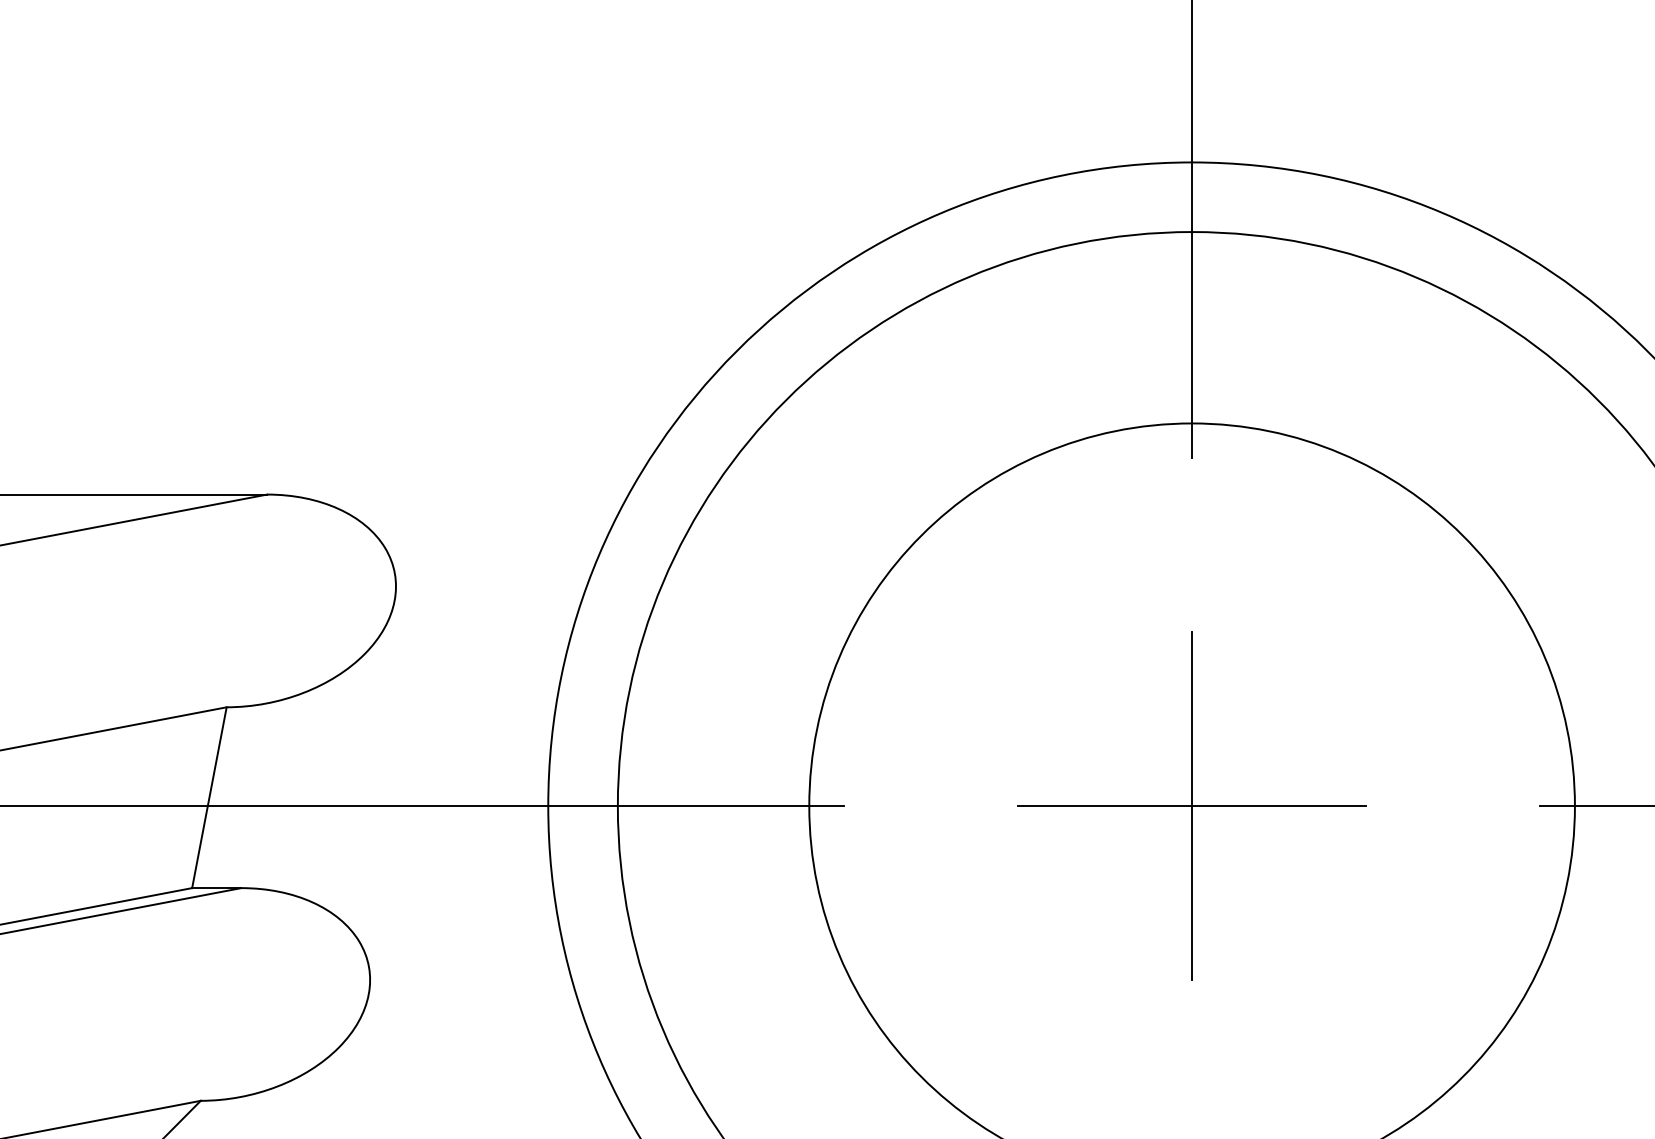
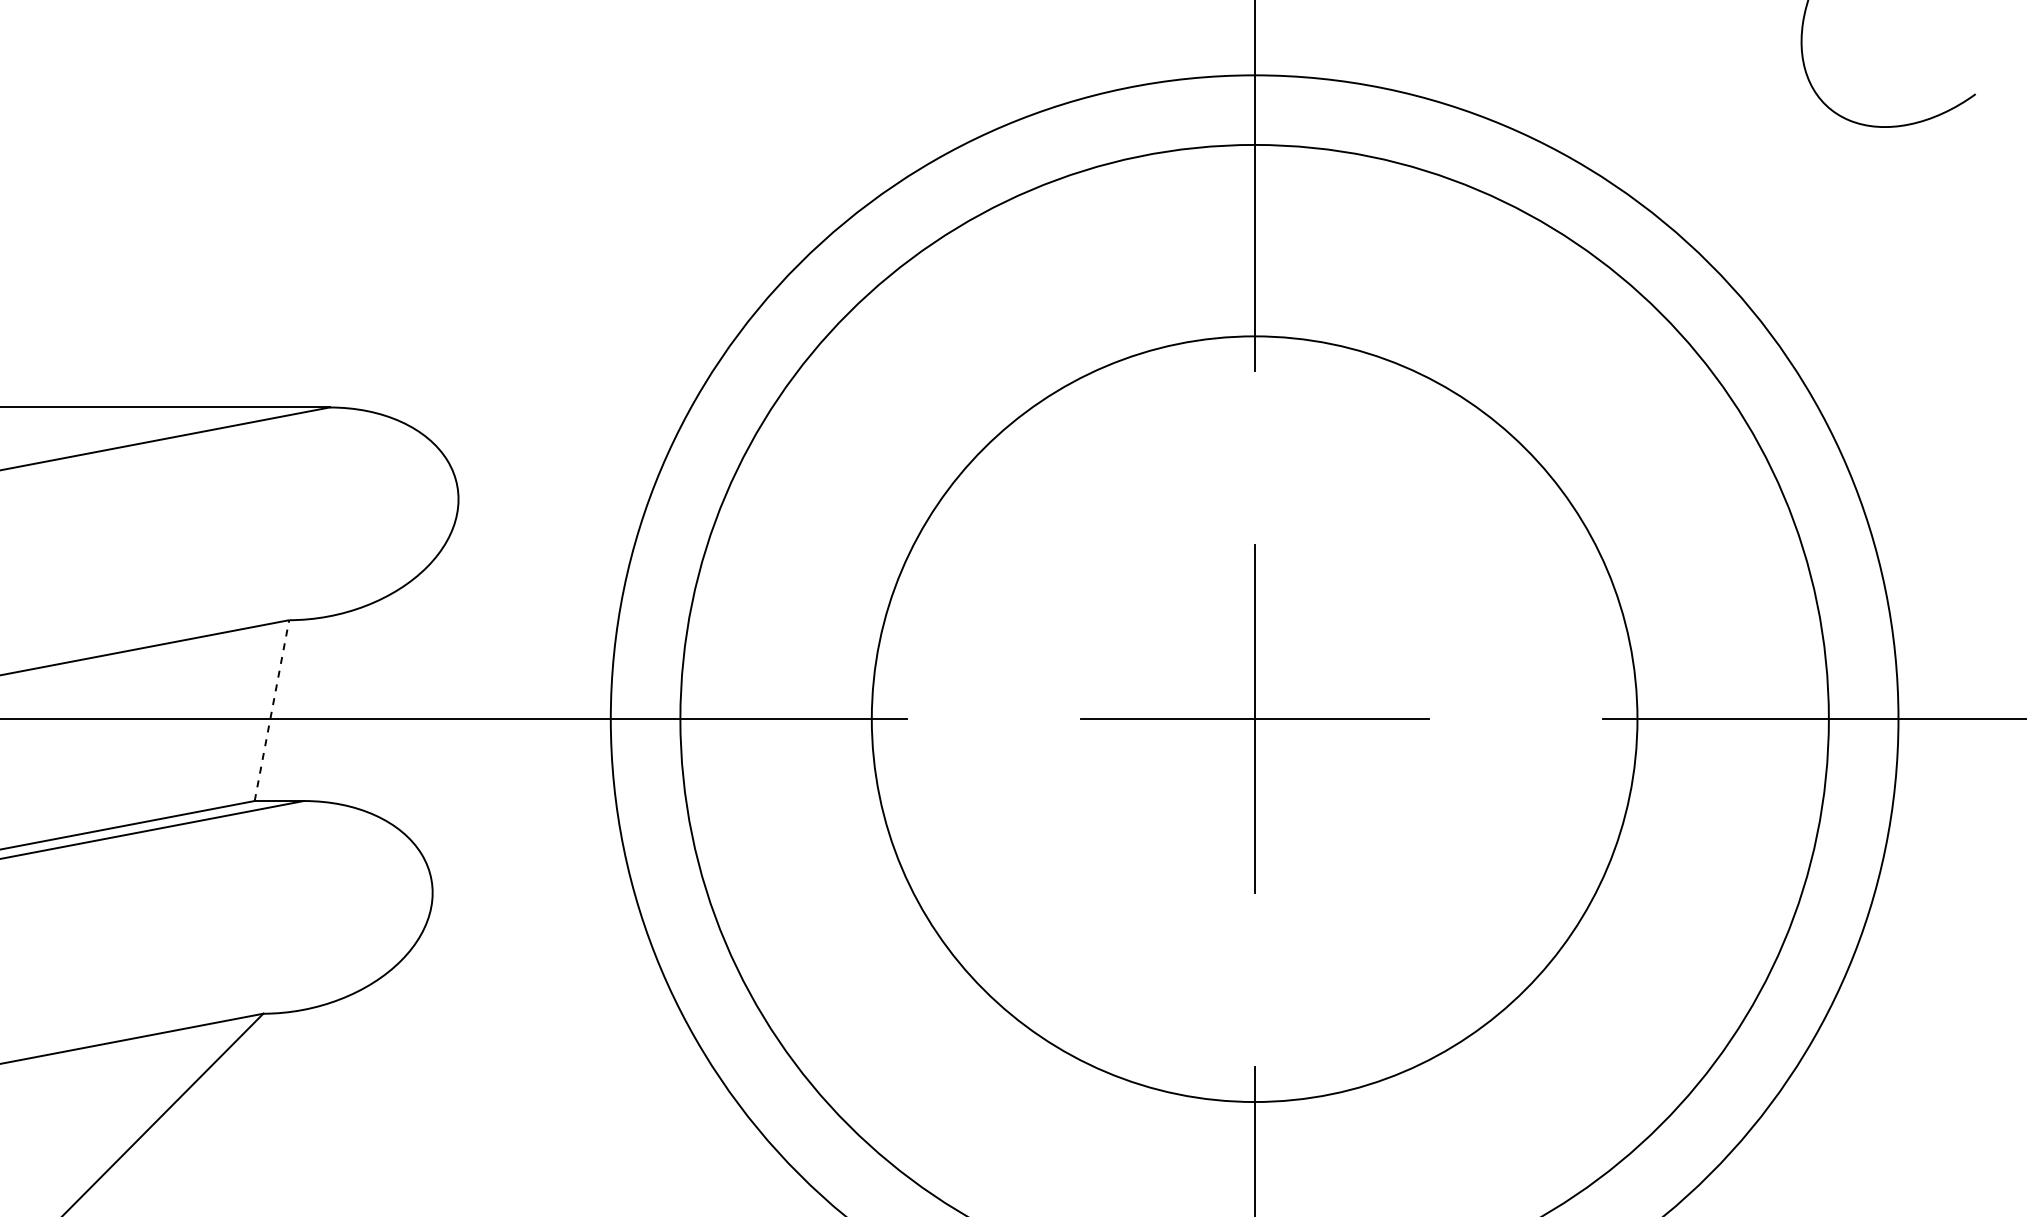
line: (209, 797) -> (272, 710), solid -> dashed

